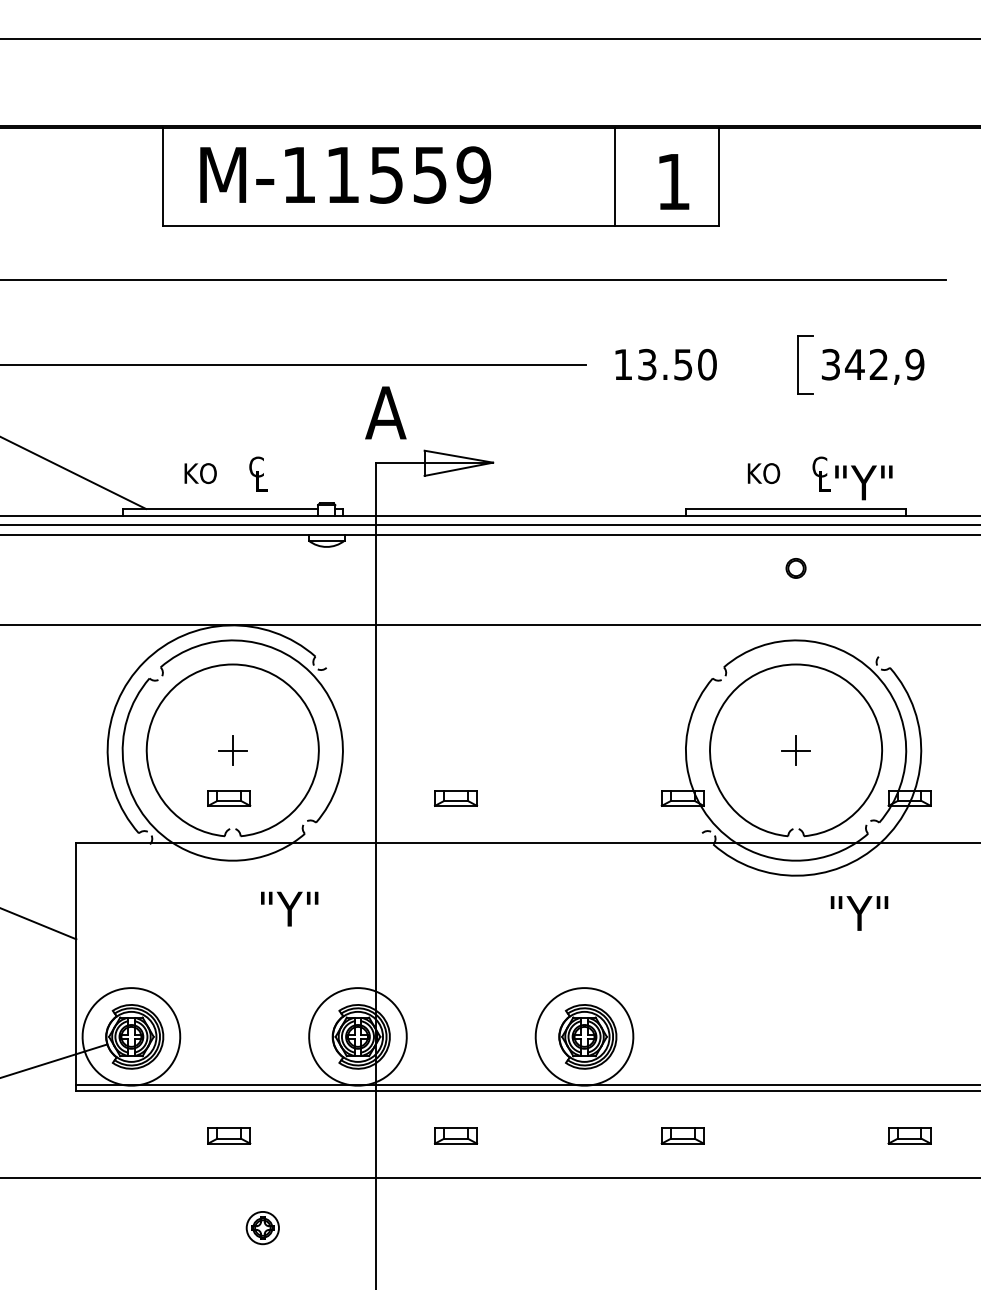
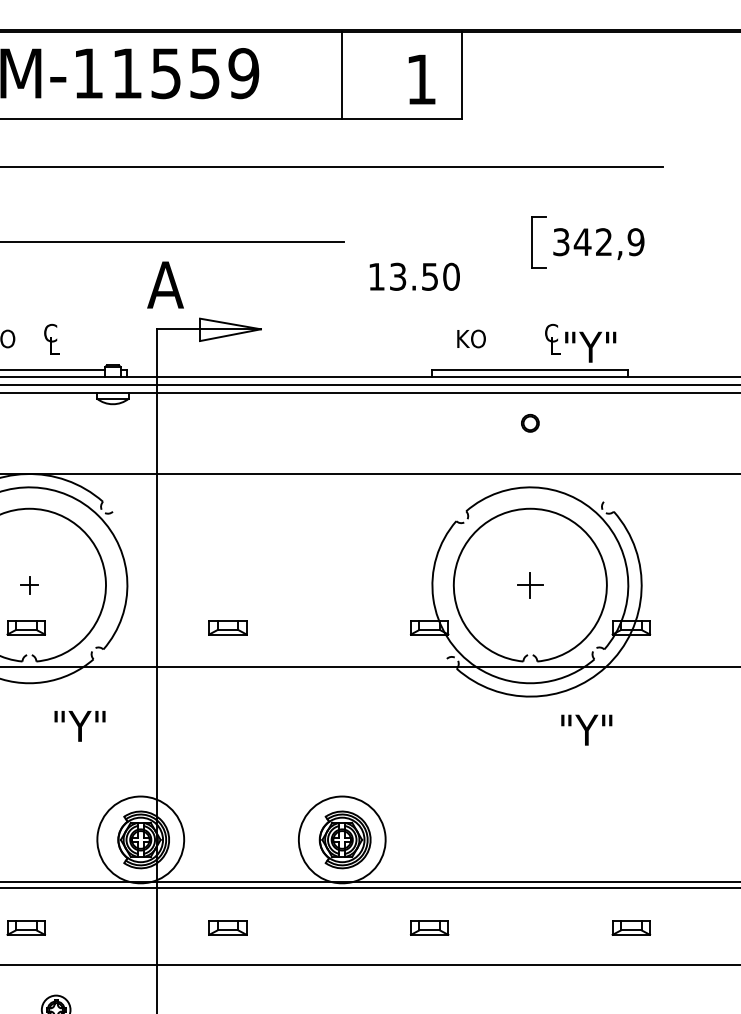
line: (614, 176) -> (341, 74), moved
text: (665, 364) -> (414, 276), moved
text: (763, 473) -> (471, 338), moved
part: (232, 750) -> (29, 585), size x0.7

